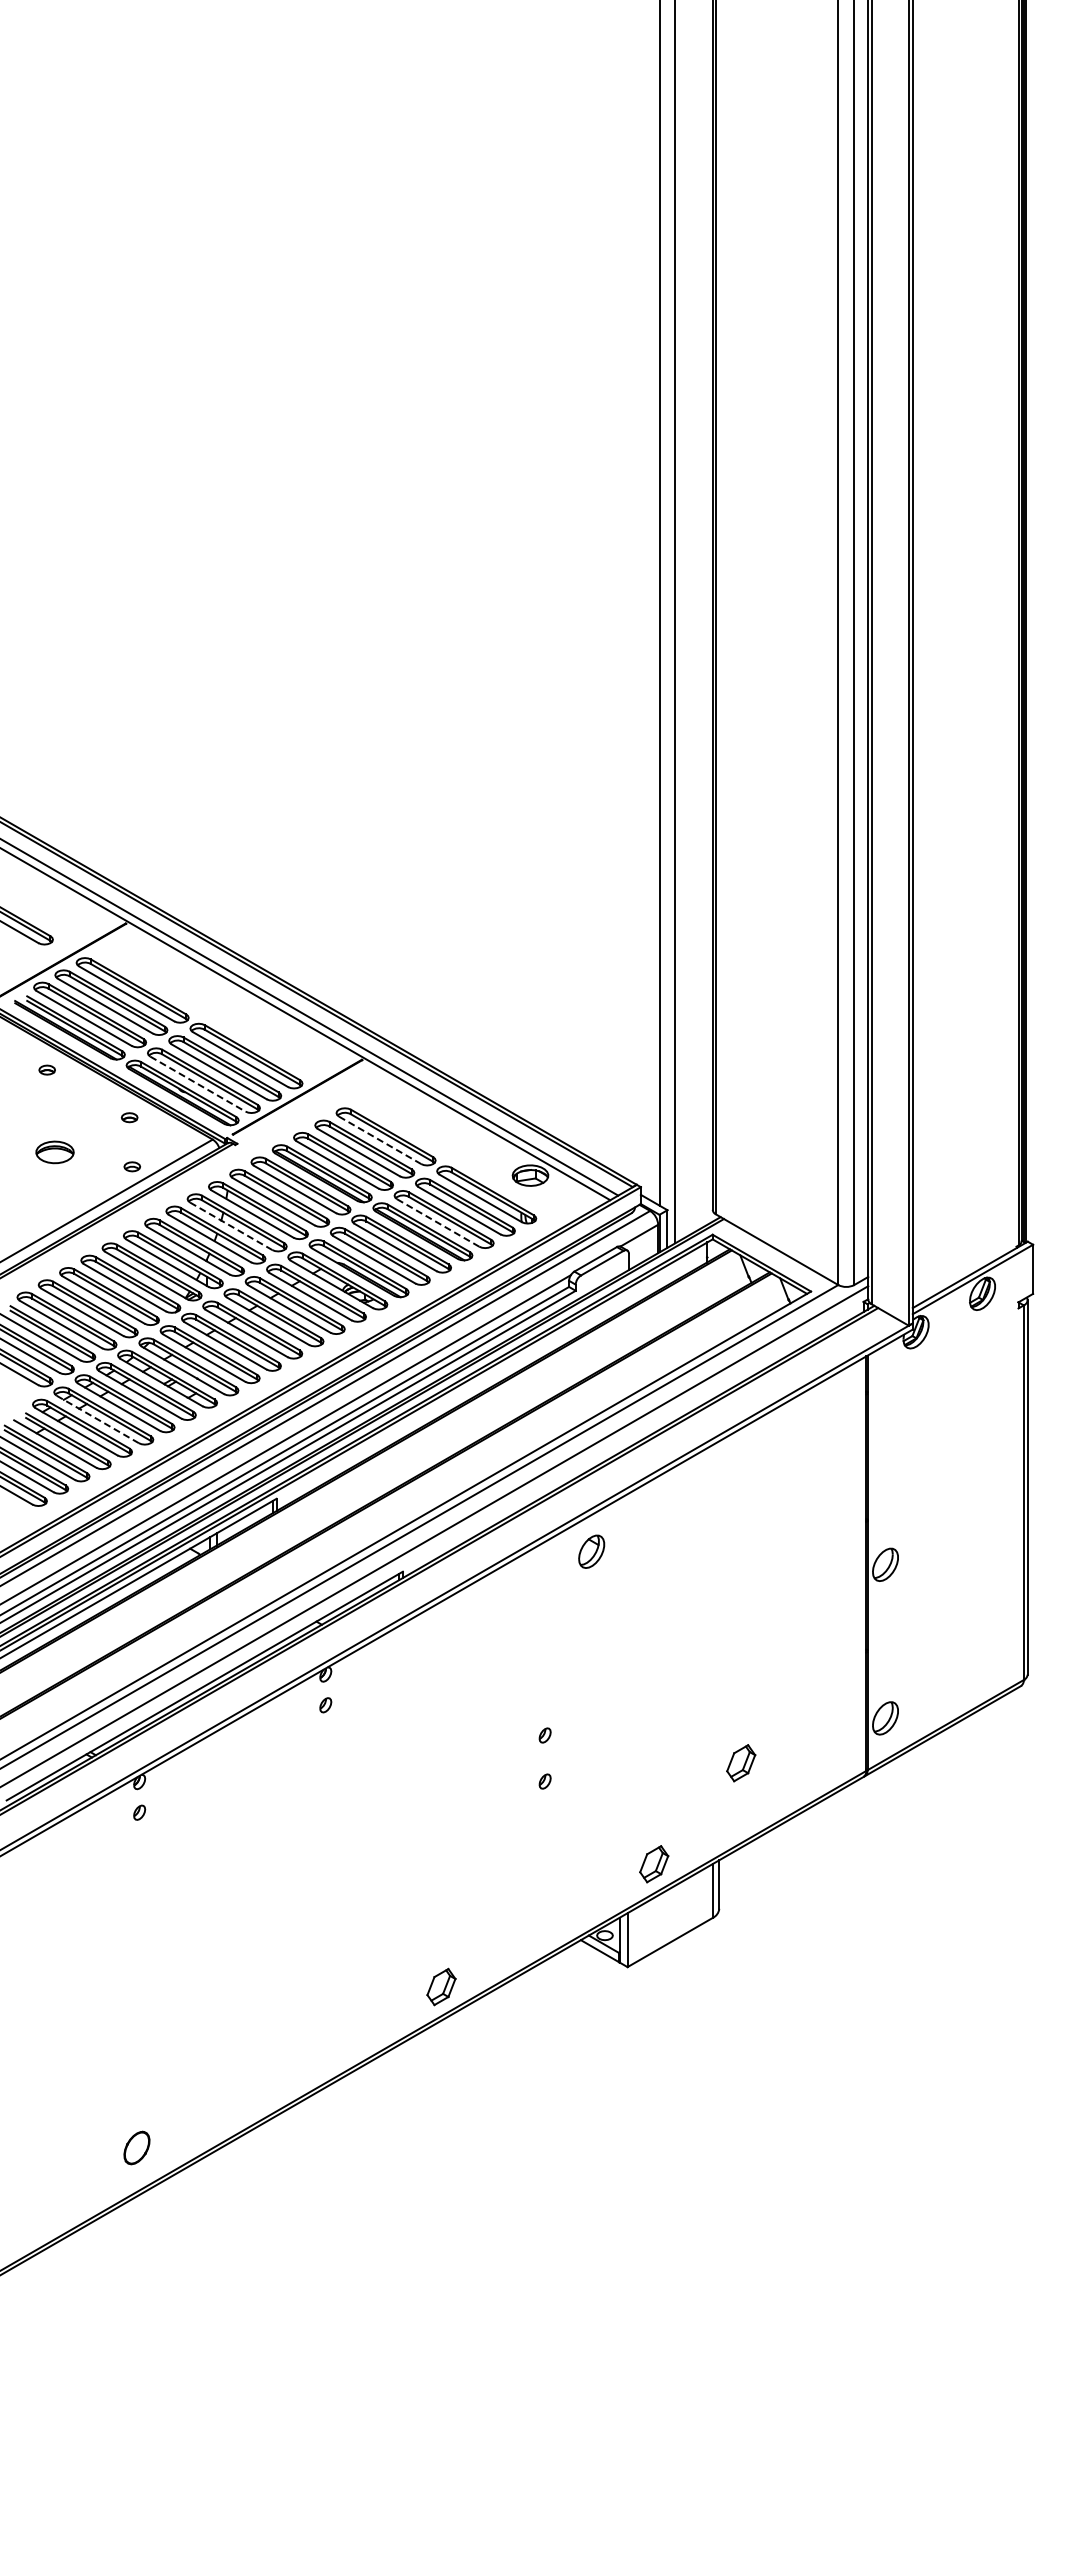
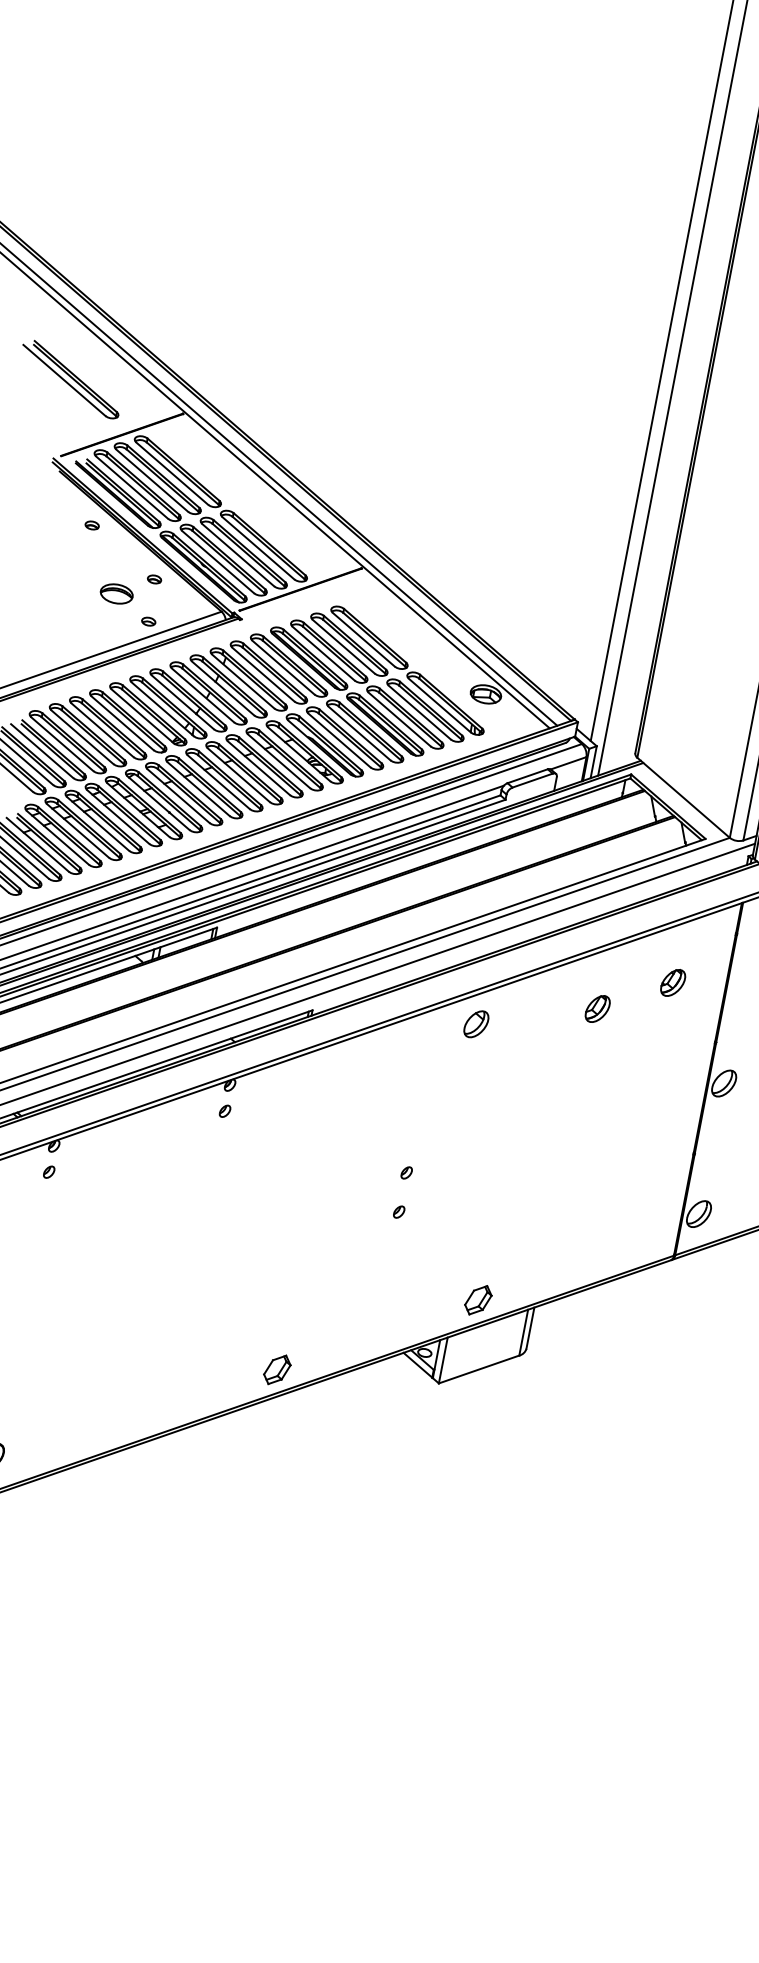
line: (197, 1084) -> (217, 562), dashed -> solid
line: (380, 1140) -> (364, 639), dashed -> solid
part: (54, 1152) -> (116, 593), moved
line: (438, 1223) -> (399, 720), dashed -> solid
line: (231, 1226) -> (223, 688), dashed -> solid
line: (98, 1419) -> (78, 831), dashed -> solid
part: (805, 1461) -> (673, 982), added
part: (725, 1507) -> (597, 1008), added
part: (741, 1763) -> (569, 1228), removed

